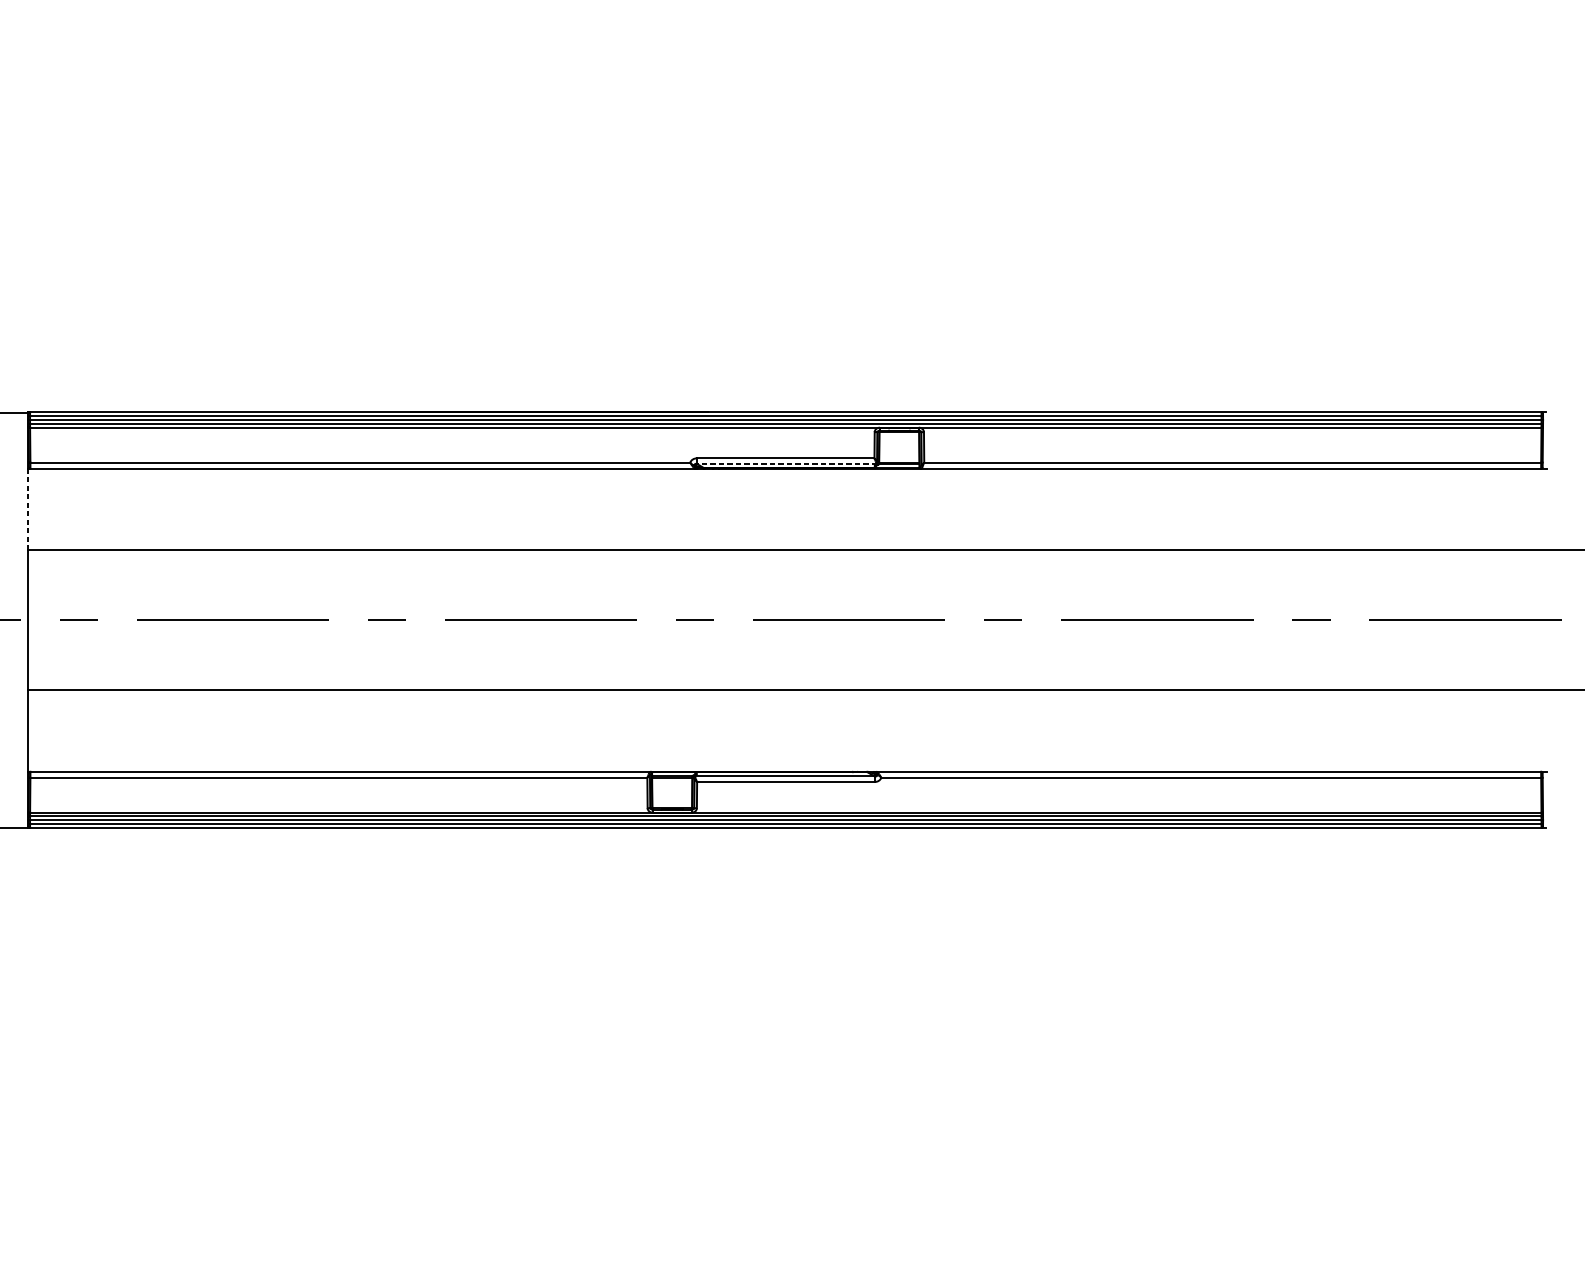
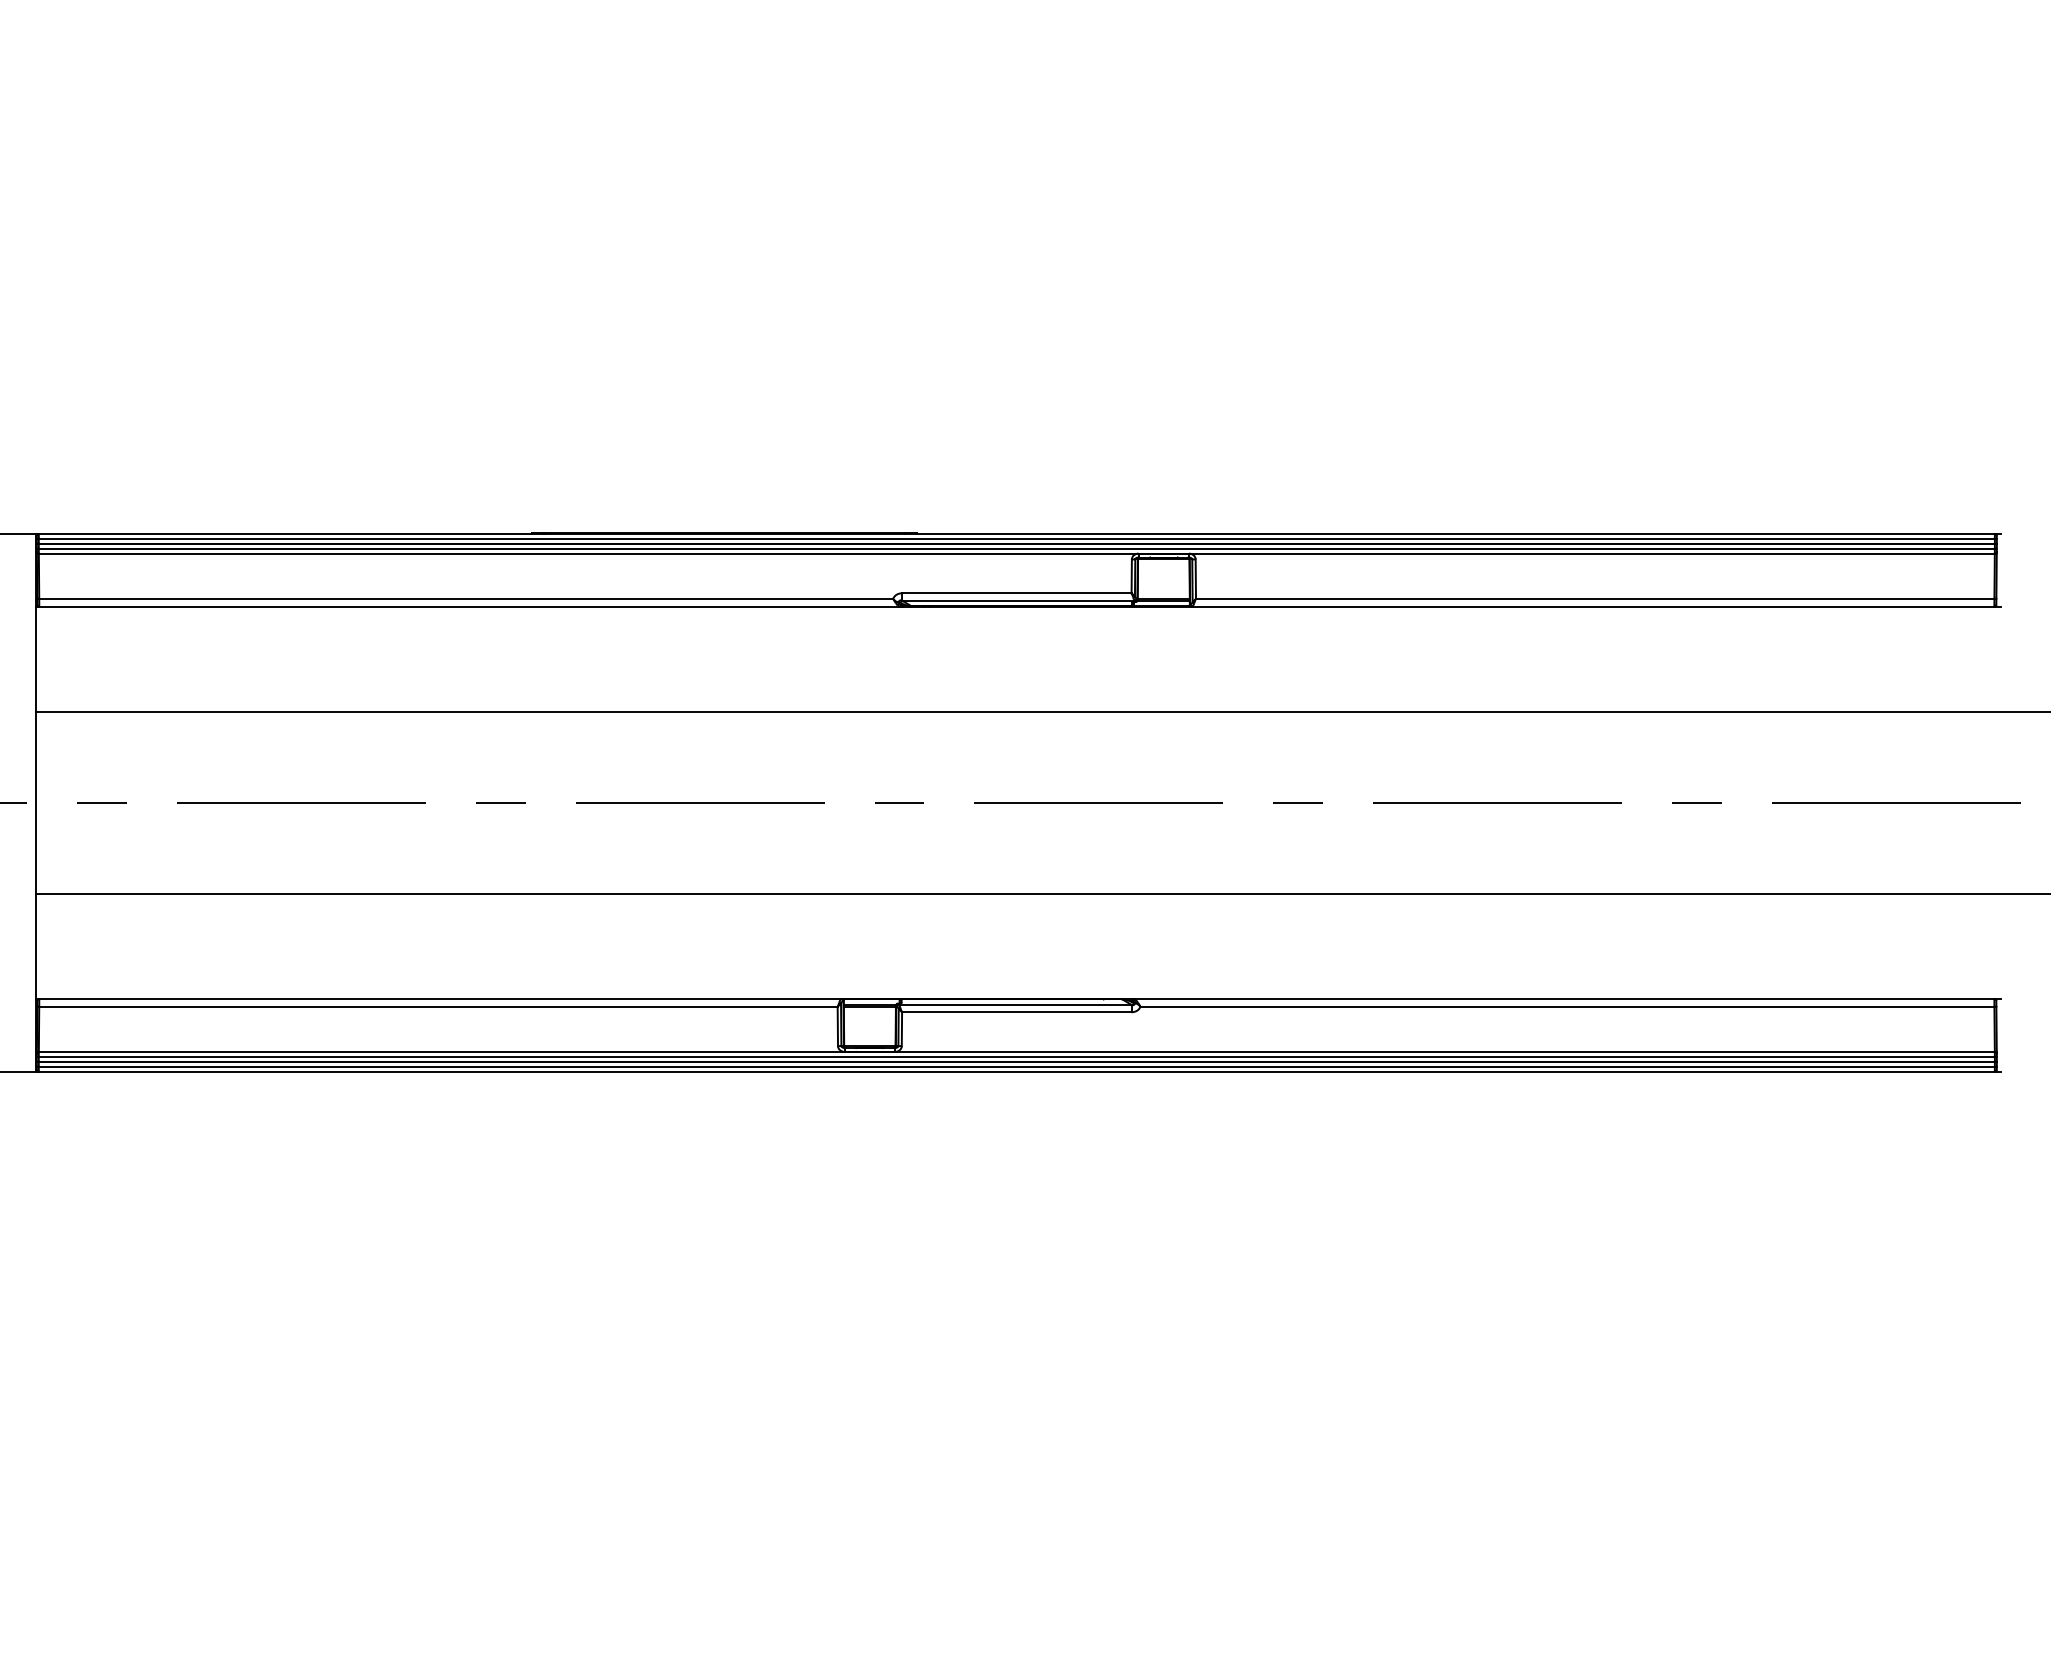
line: (787, 463) -> (1018, 600), dashed -> solid
line: (27, 509) -> (35, 659), dashed -> solid

